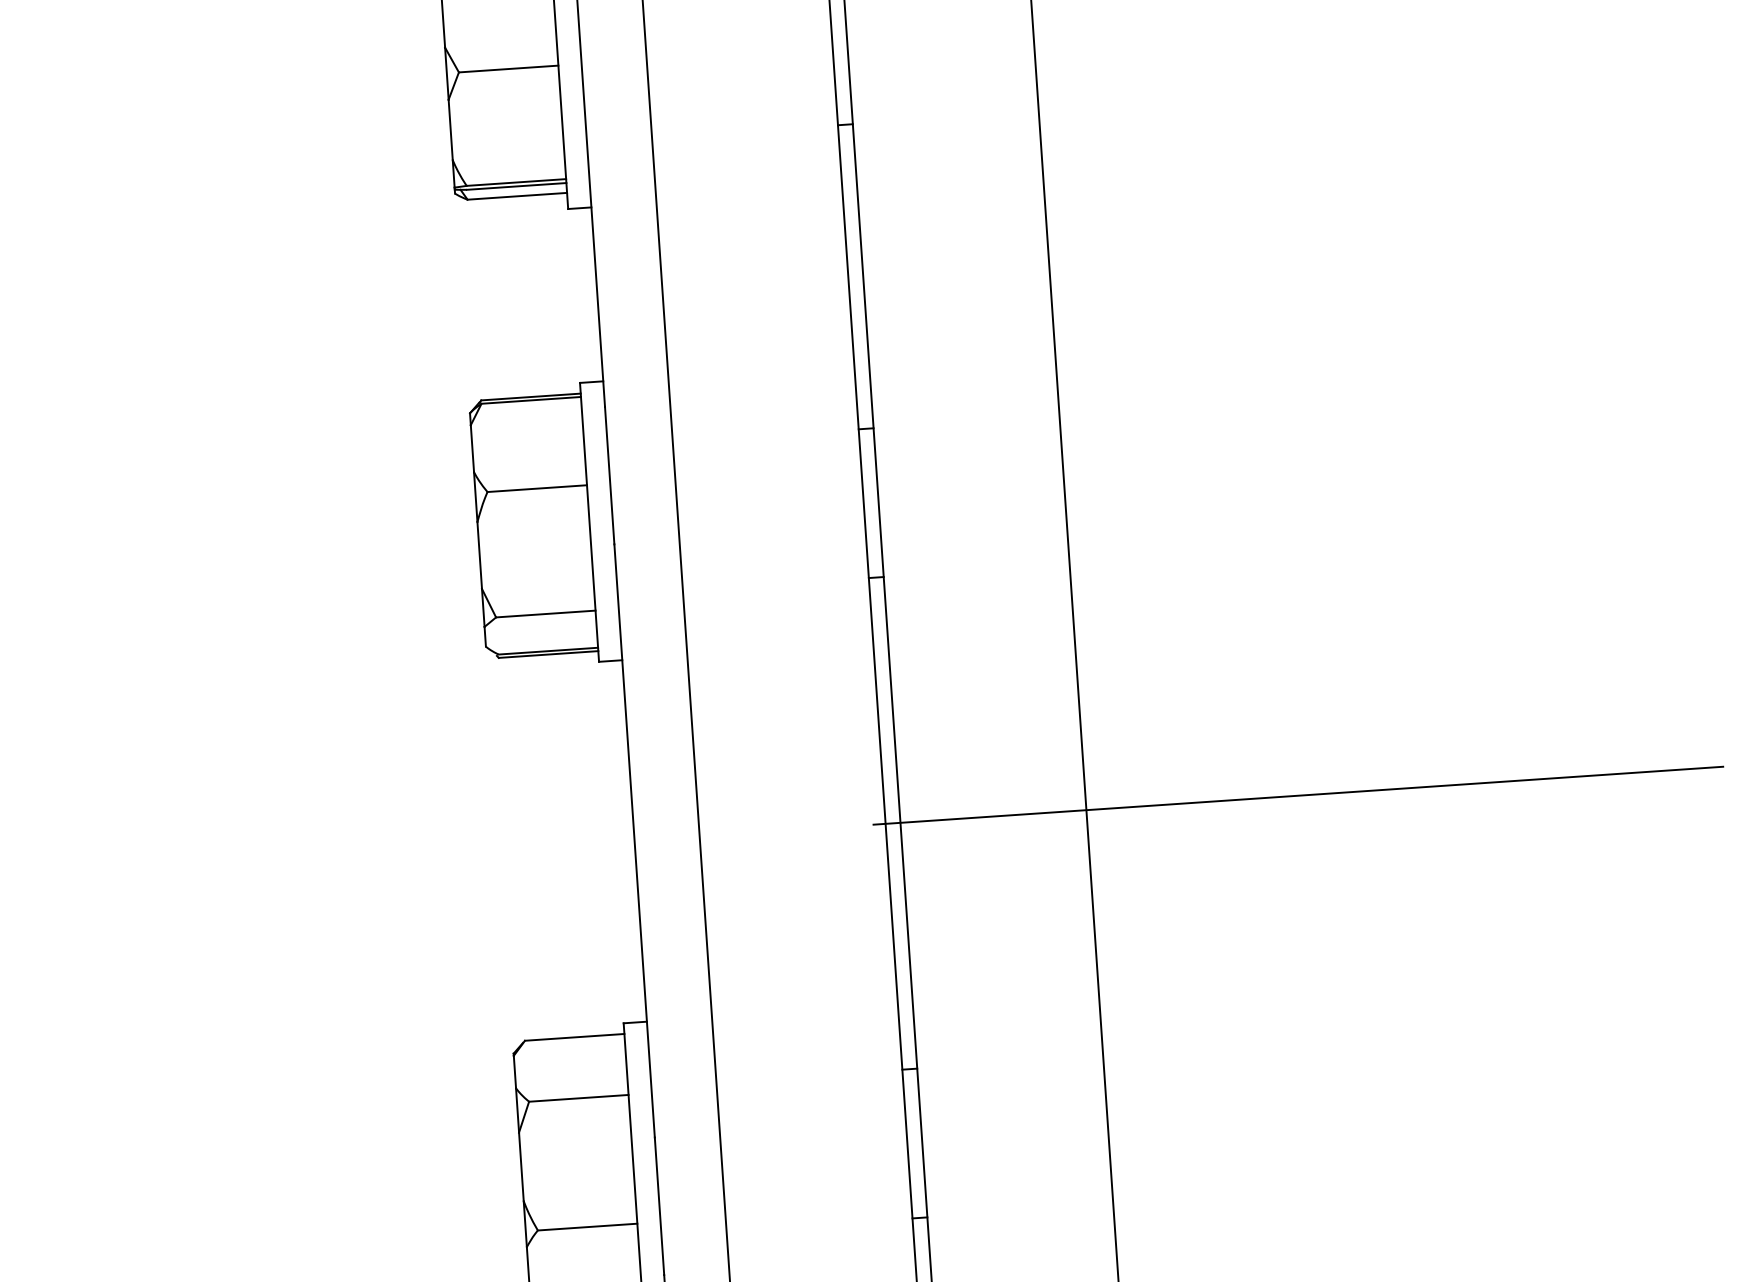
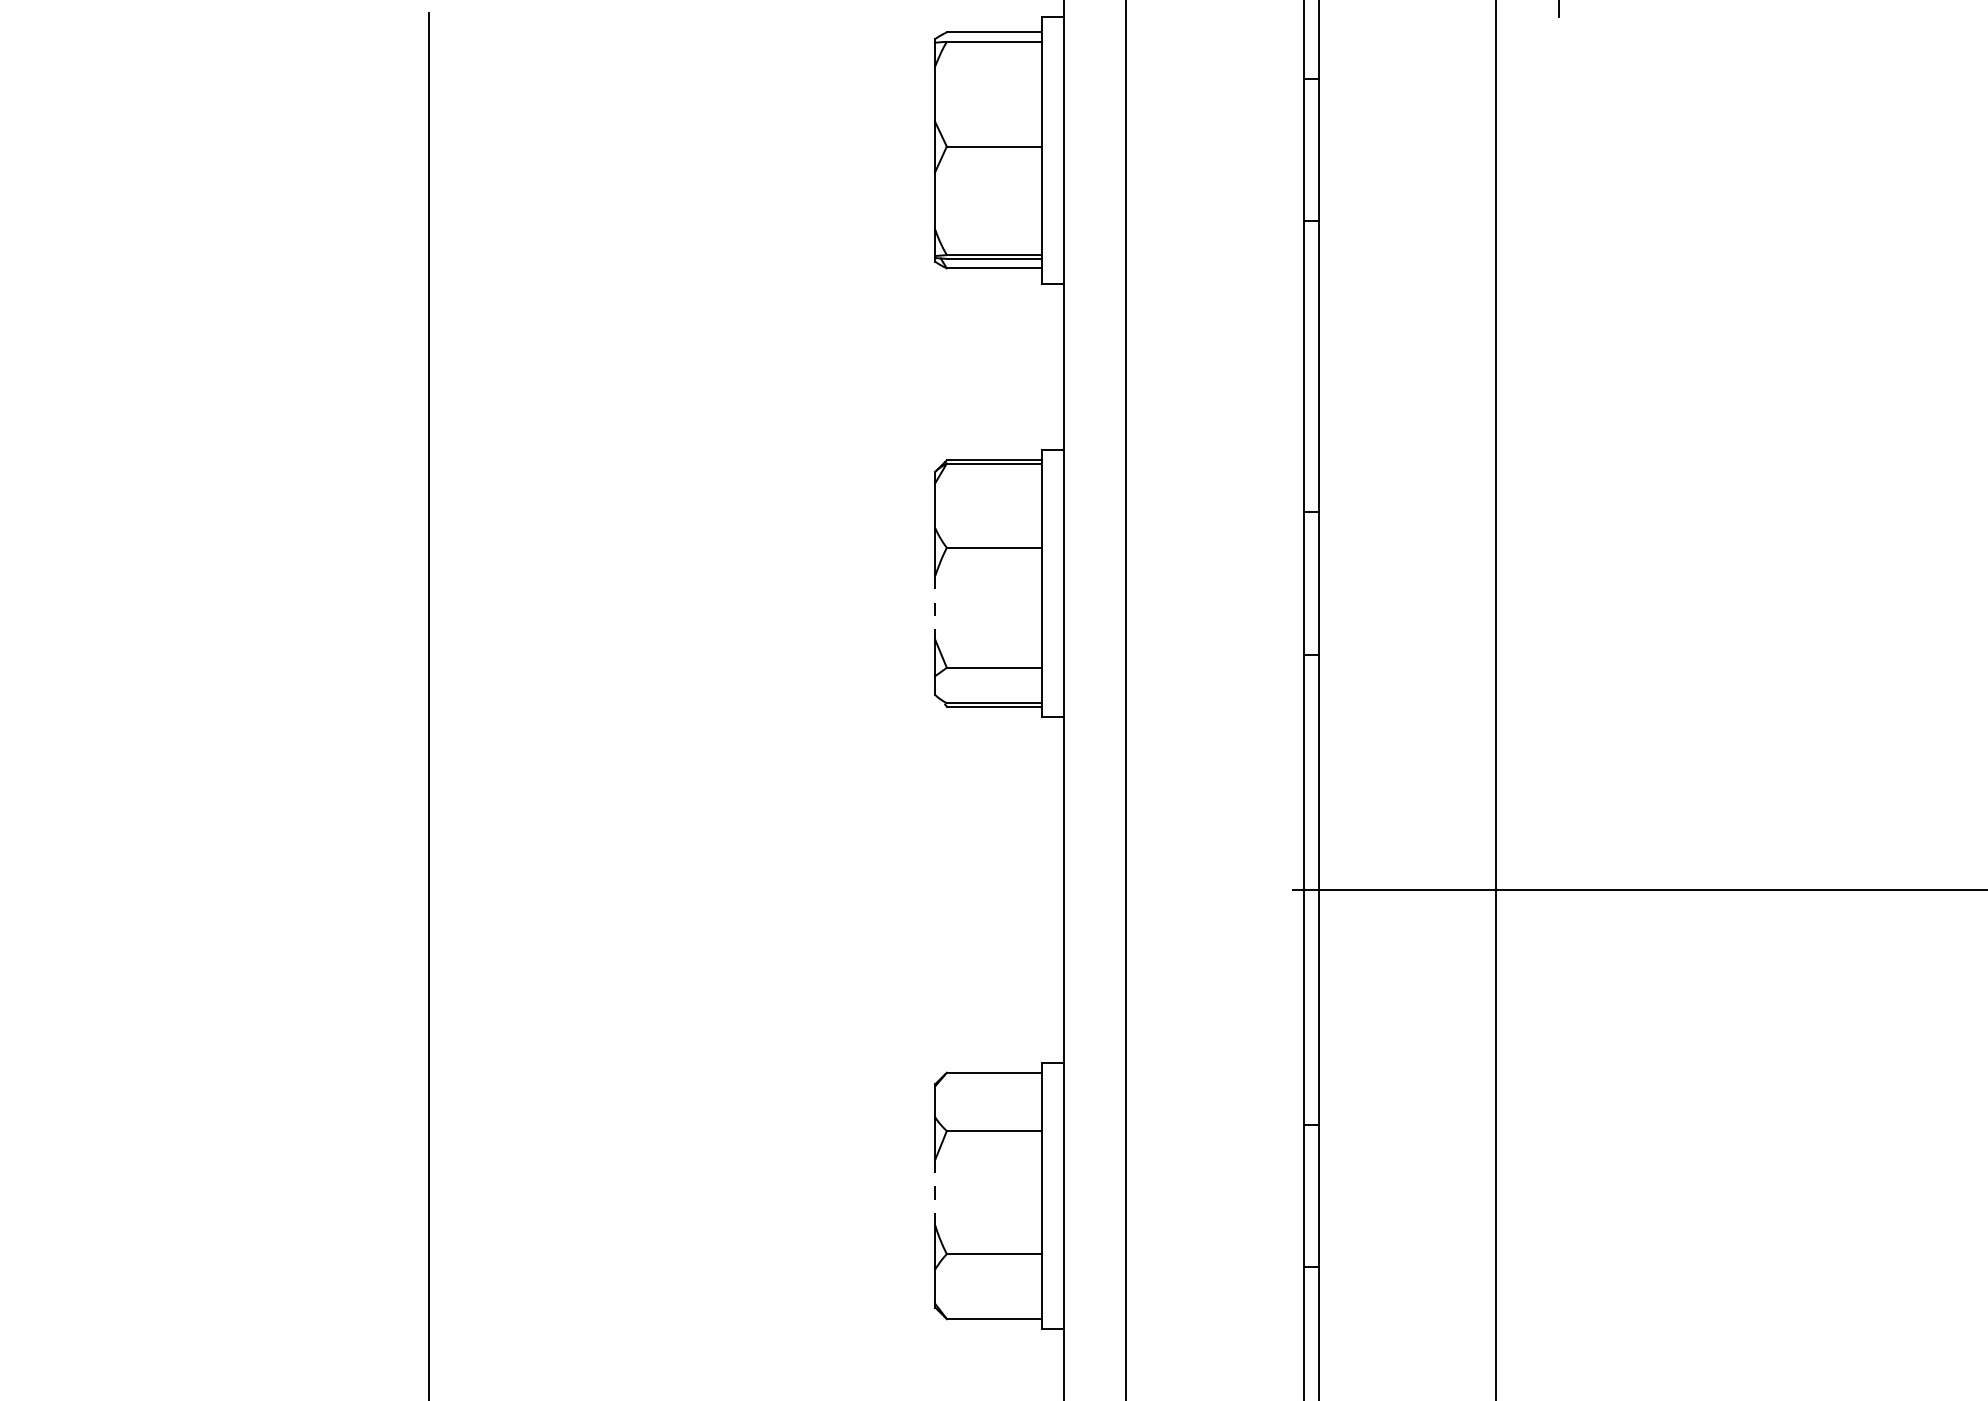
line: (479, 555) -> (935, 607), solid -> dashed
line: (521, 1166) -> (935, 1192), solid -> dashed

